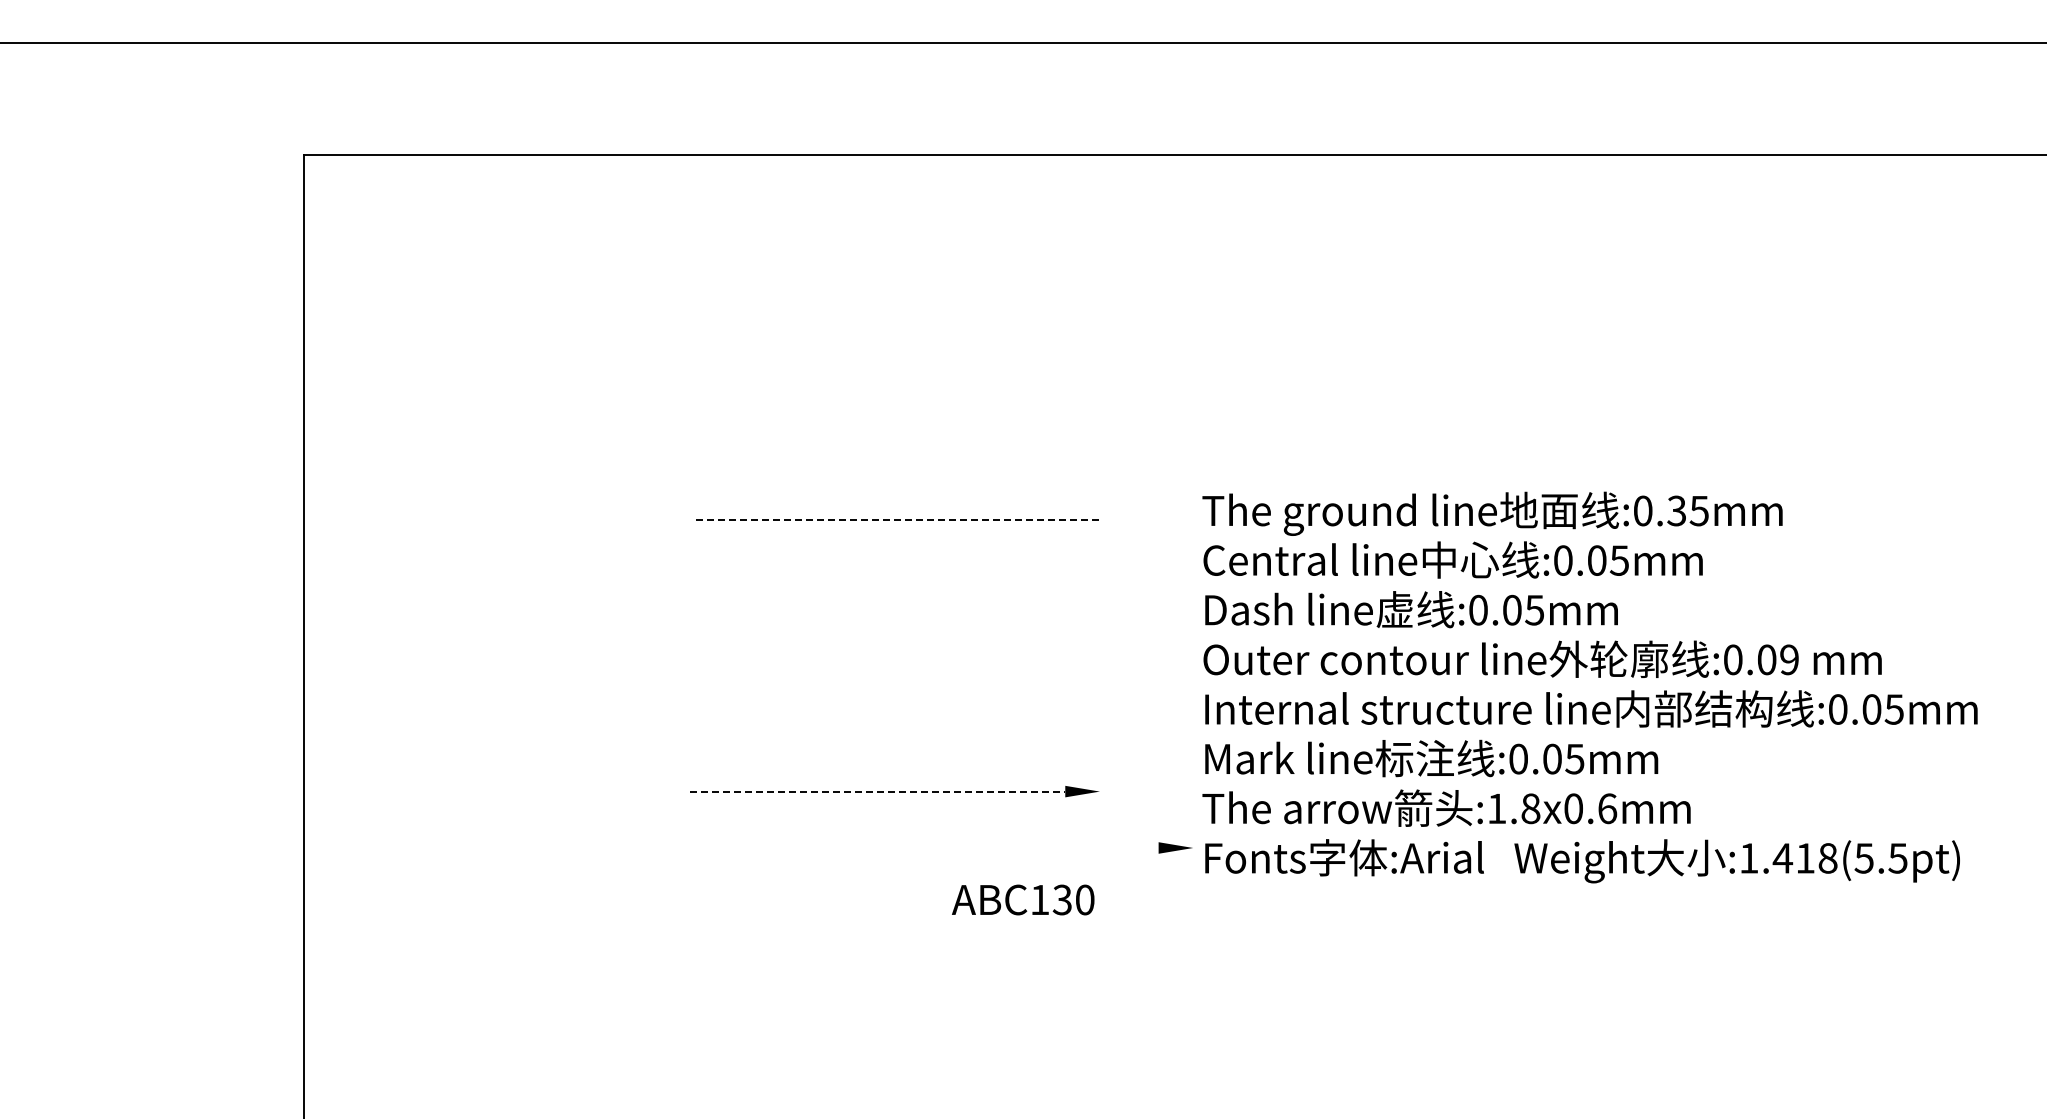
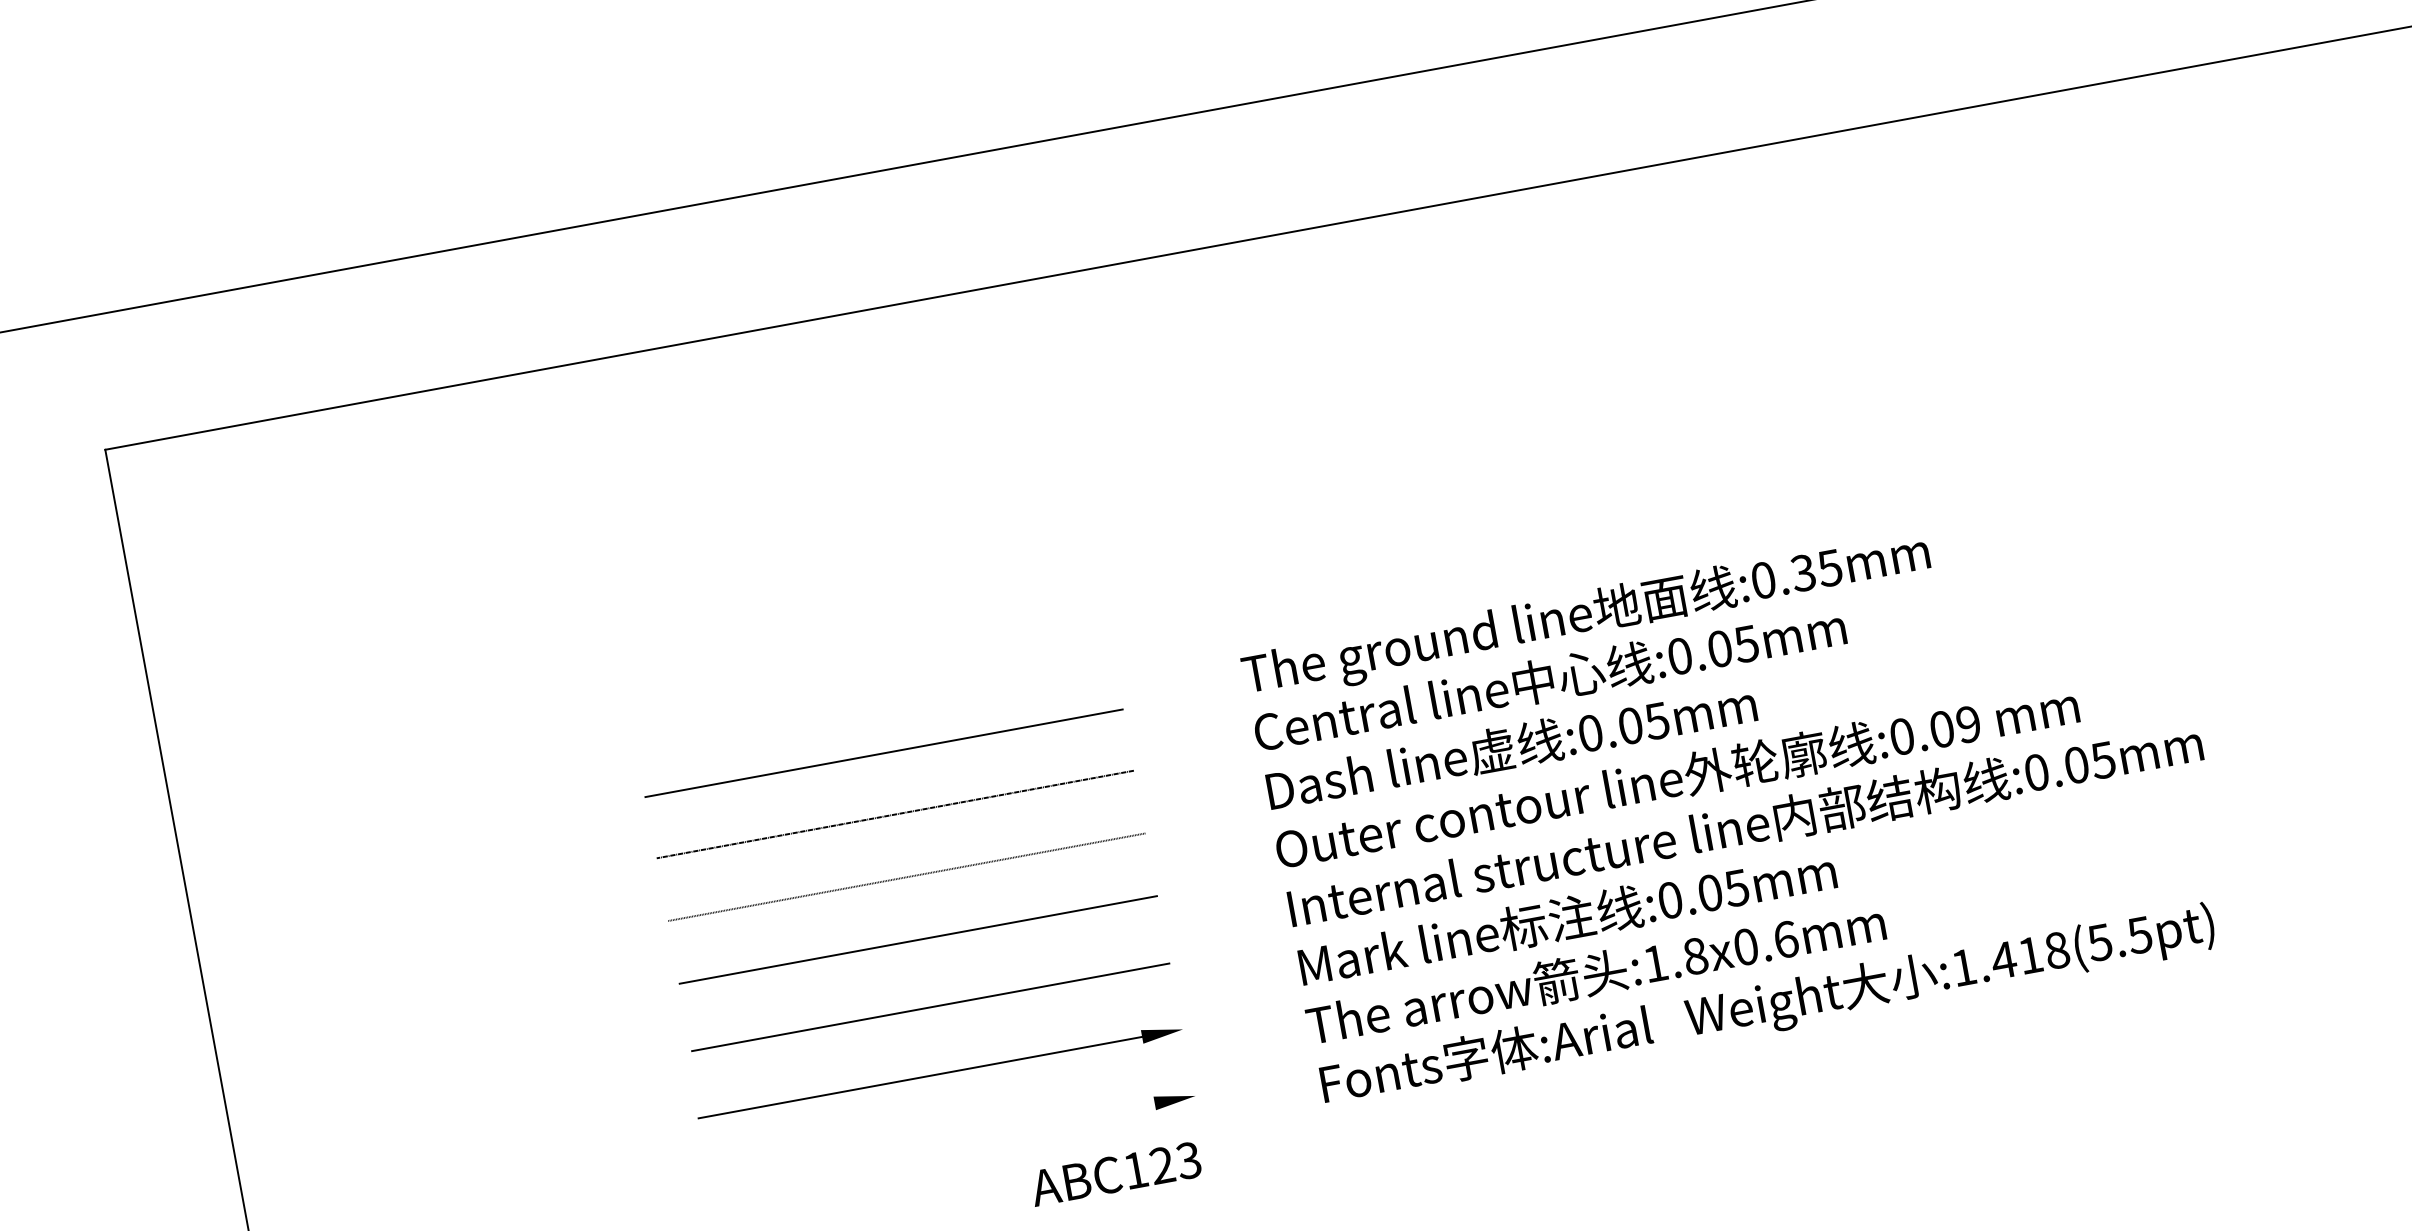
line: (895, 520) -> (882, 753), dashed -> solid
line: (896, 572) -> (895, 814), added
line: (896, 625) -> (906, 877), added
line: (896, 678) -> (918, 939), added
line: (896, 735) -> (930, 1007), added
line: (877, 791) -> (920, 1077), dashed -> solid
part: (1175, 847) -> (1174, 1099), moved
text: (1073, 899) -> (1175, 1162), ABC130 -> ABC123

